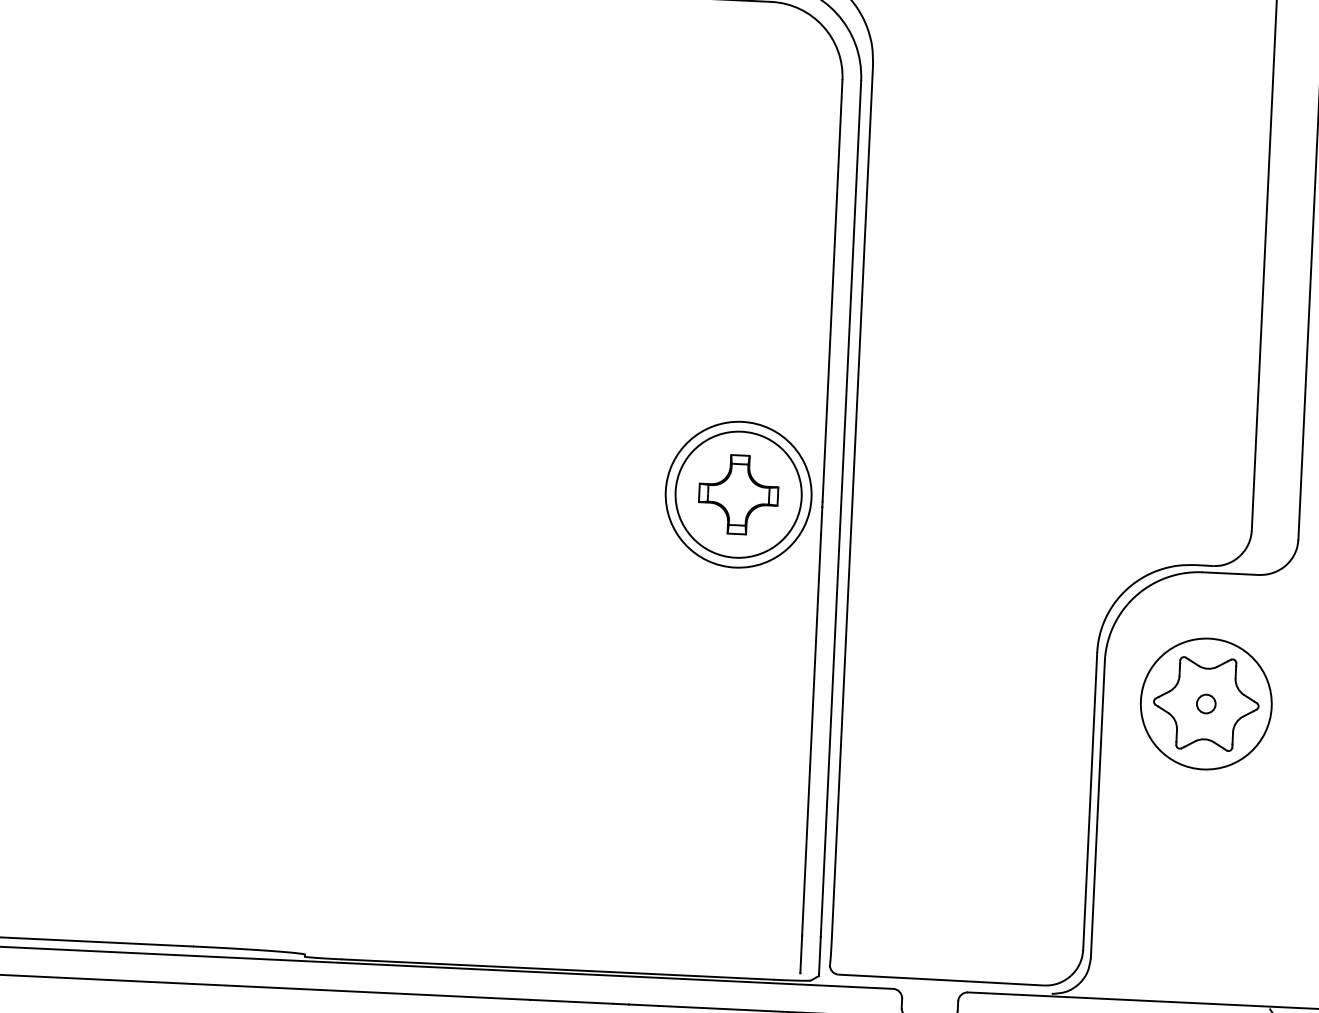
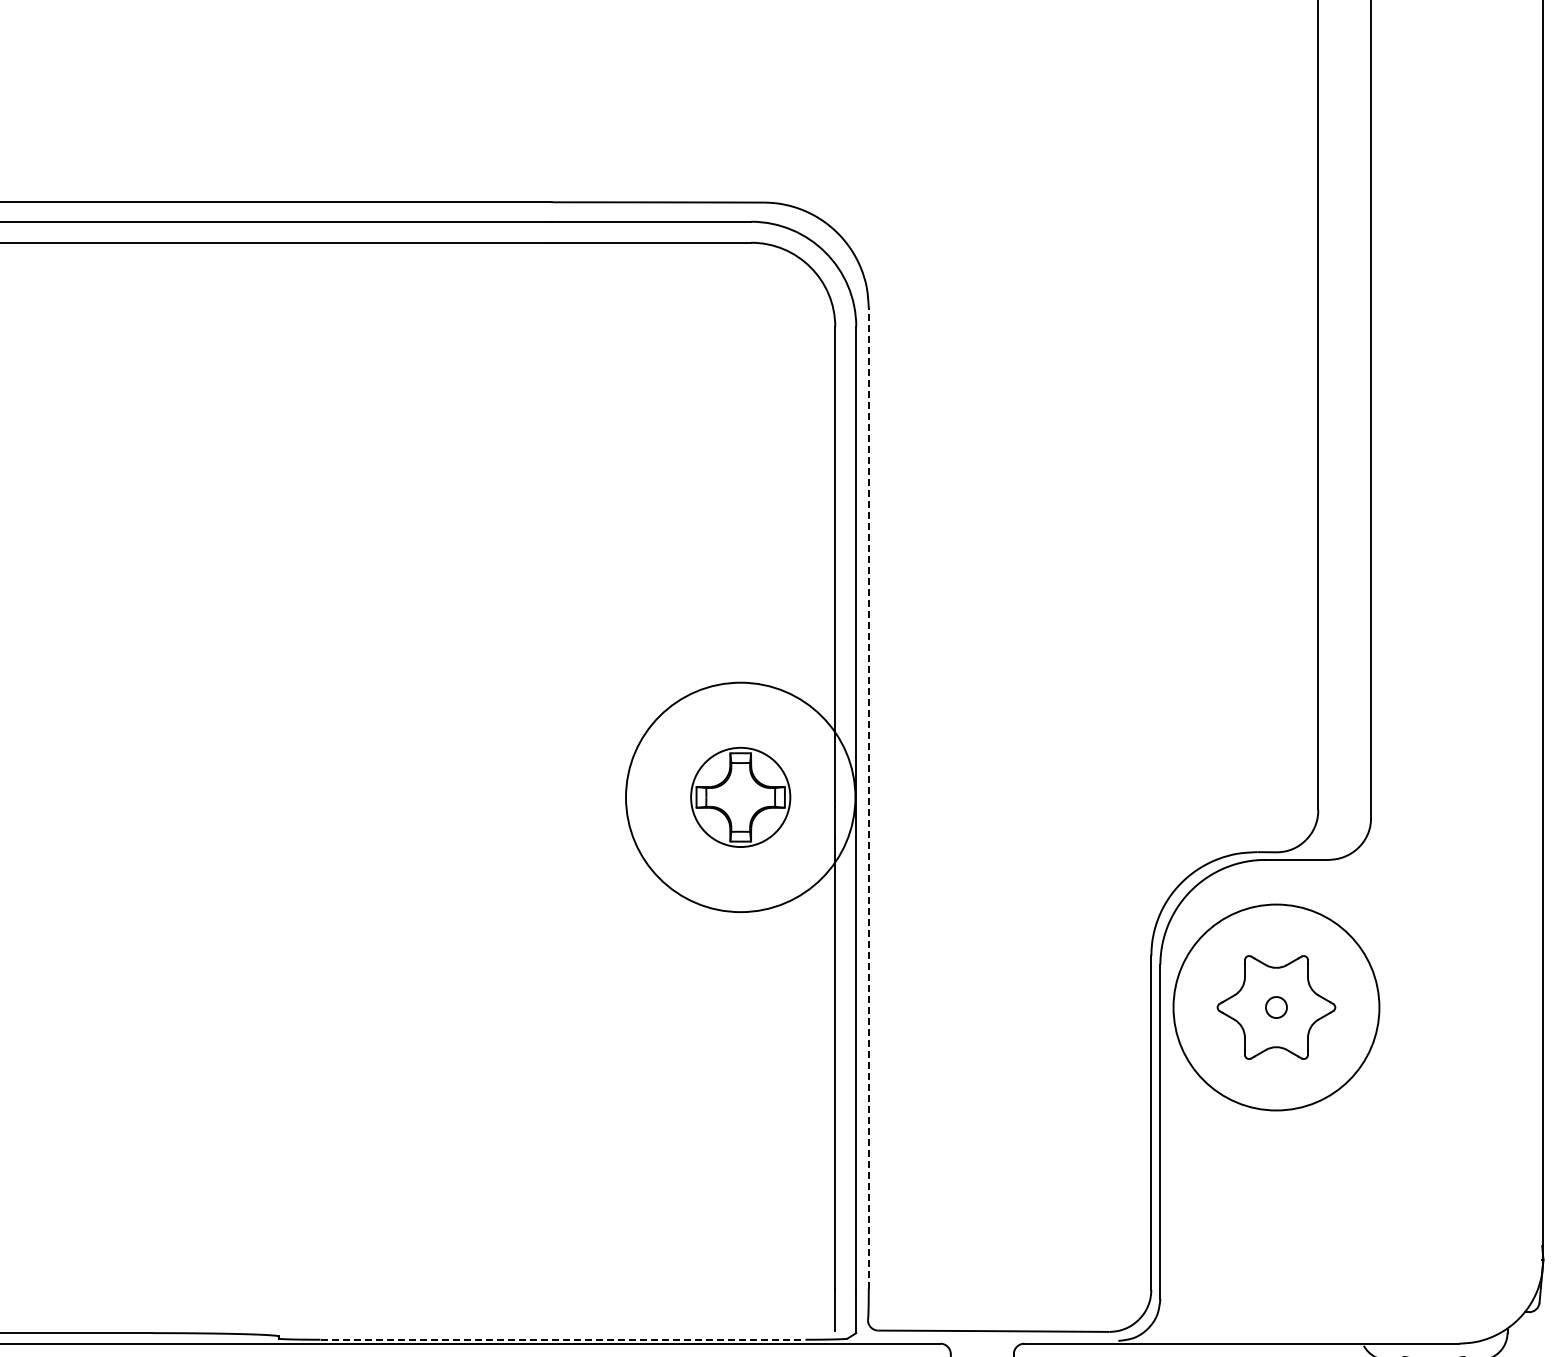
circle: (738, 494) -> (740, 797), size x0.7
circle: (738, 494) -> (740, 797), size x1.4
line: (852, 500) -> (868, 797), solid -> dashed
circle: (1206, 704) -> (1276, 1007), size x1.4
line: (558, 969) -> (563, 1339), solid -> dashed

